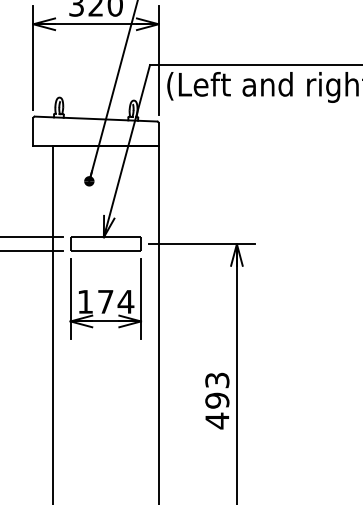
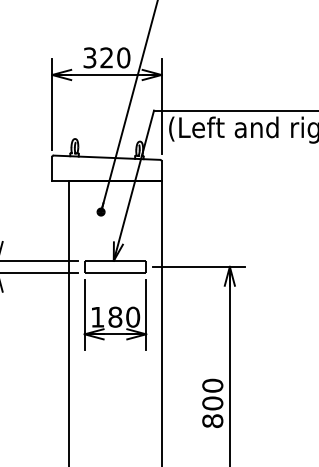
text: (116, 301) -> (124, 316), 174 -> 180
text: (217, 400) -> (212, 403), 493 -> 800

